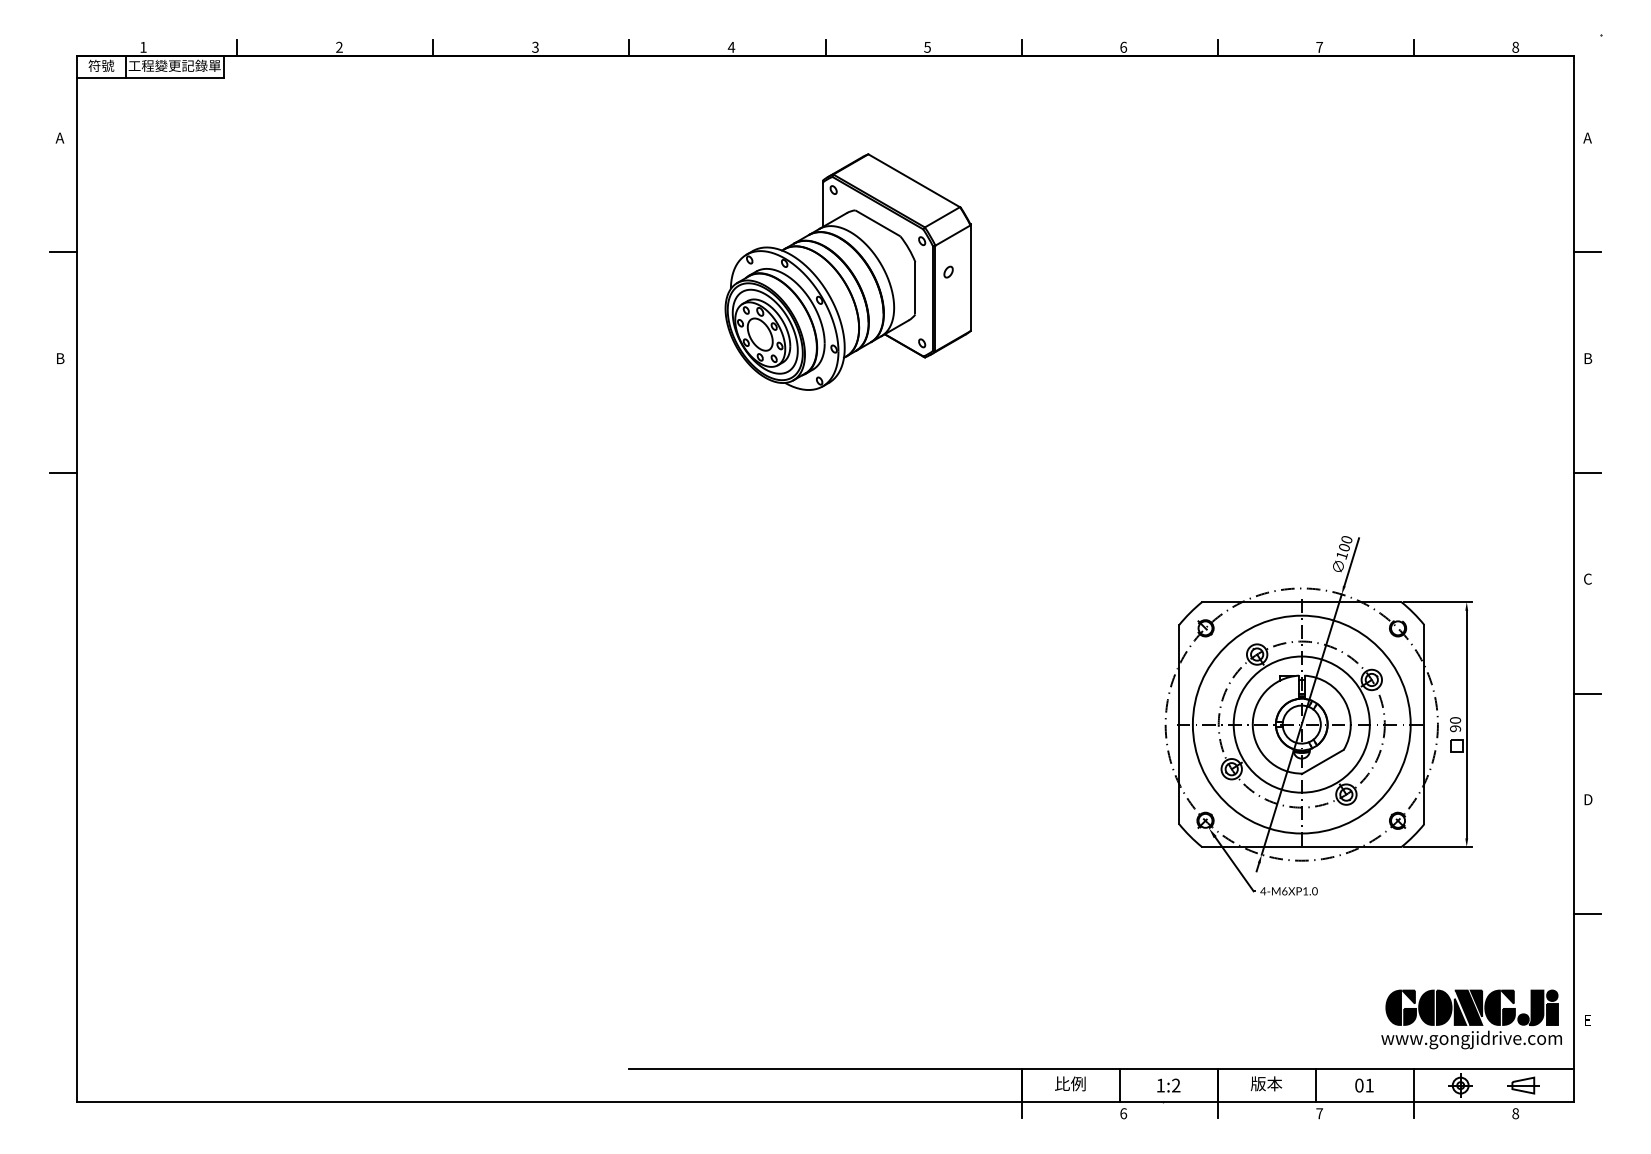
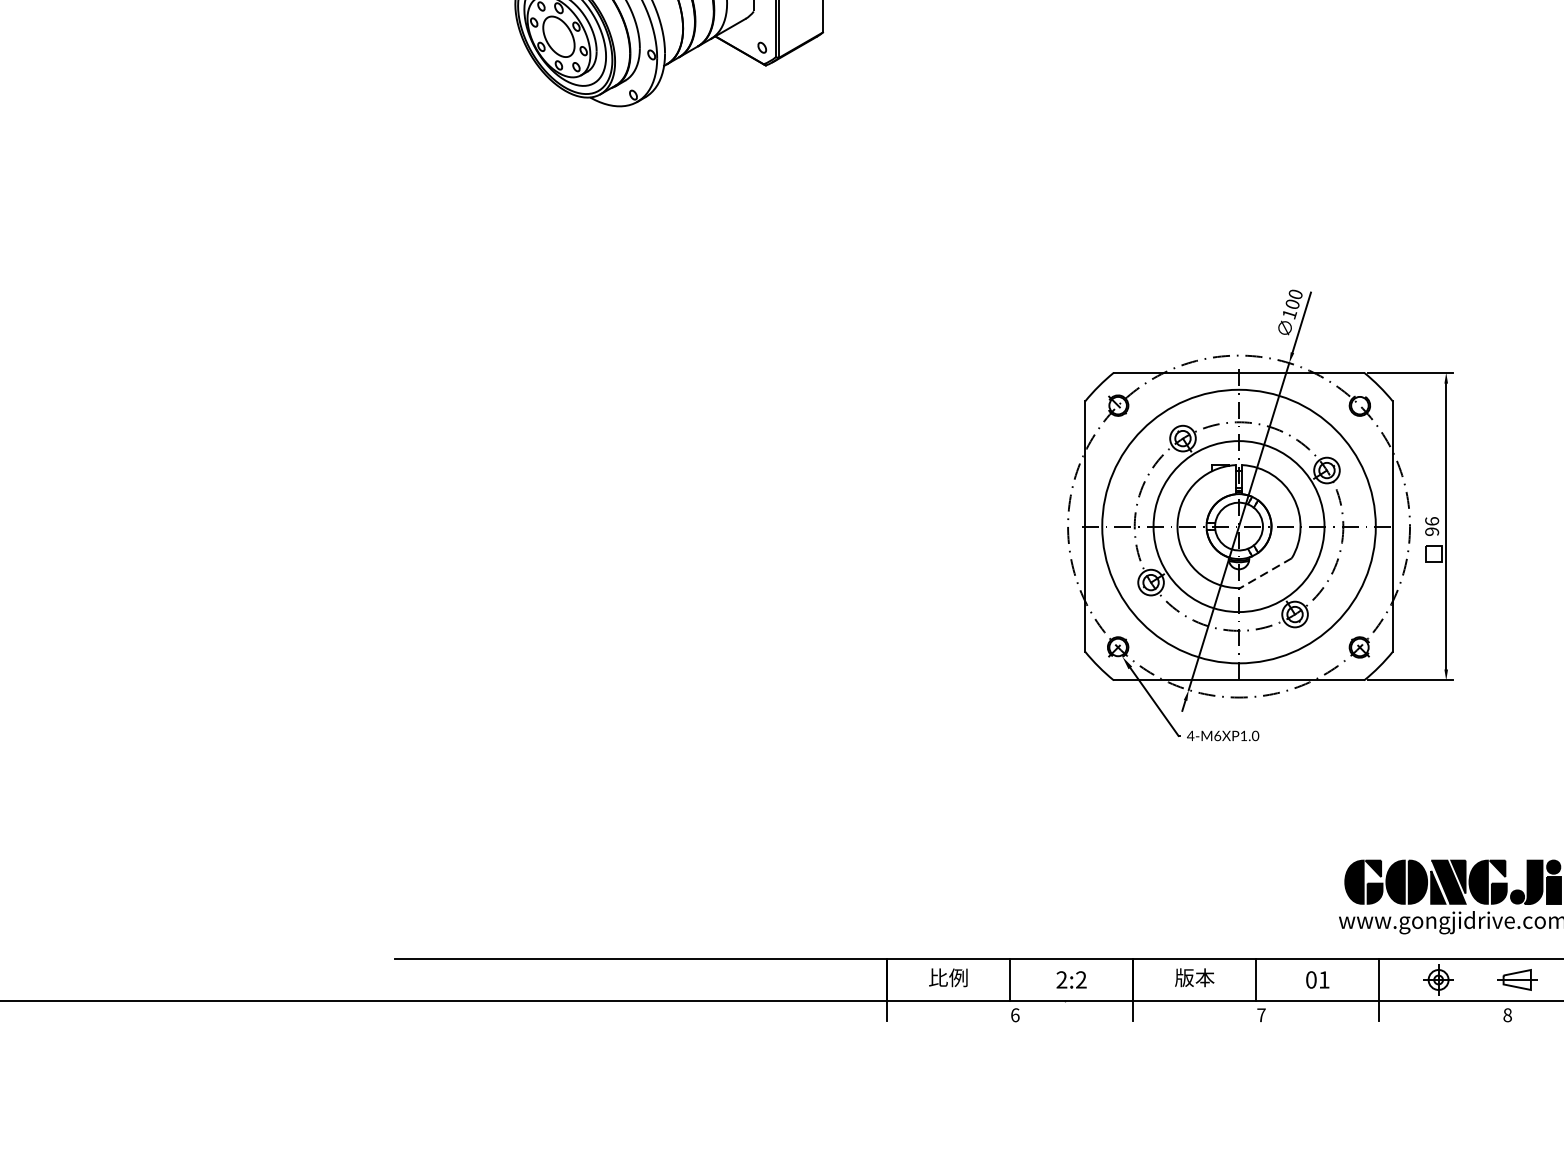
text: (1455, 720) -> (1432, 521), 90 -> 96
line: (1322, 762) -> (1265, 574), solid -> dashed
text: (1160, 1085) -> (1061, 979), 1:2 -> 2:2

